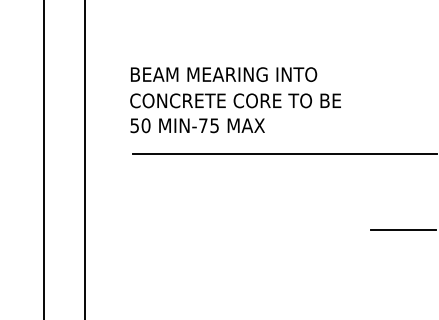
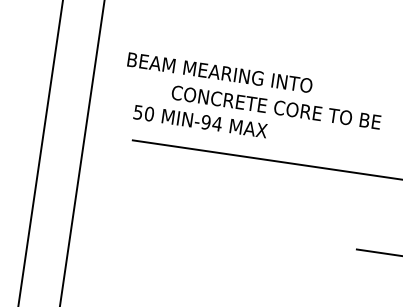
text: (224, 74) -> (220, 72), moved
text: (235, 100) -> (276, 107), moved
text: (208, 125) -> (211, 122), MIN-75 -> MIN-94

